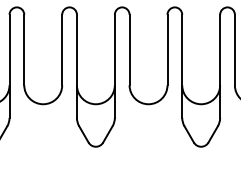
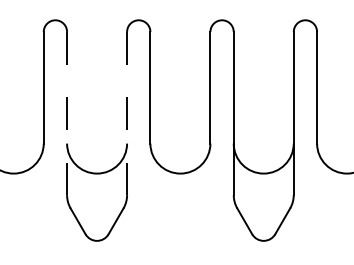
line: (76, 66) -> (66, 113), solid -> dashed
line: (114, 66) -> (126, 113), solid -> dashed

